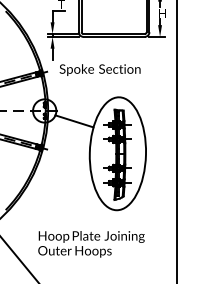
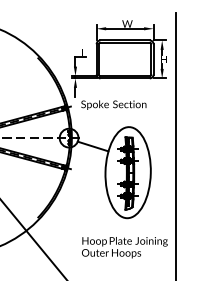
text: (91, 244) -> (124, 247), moved

